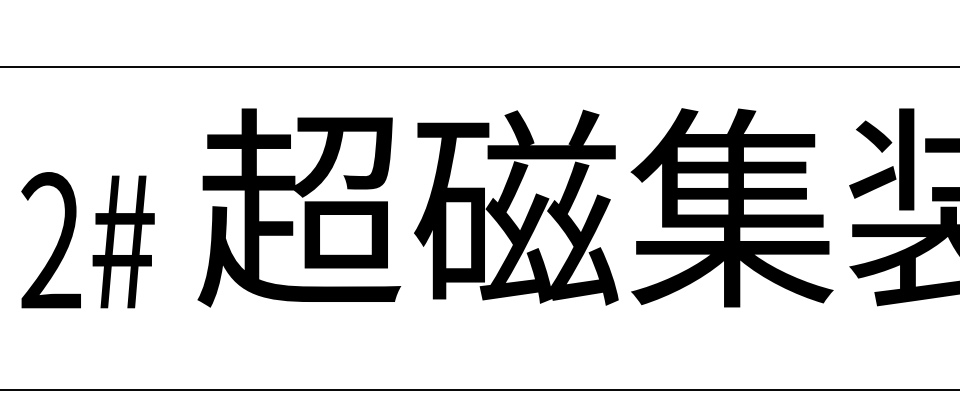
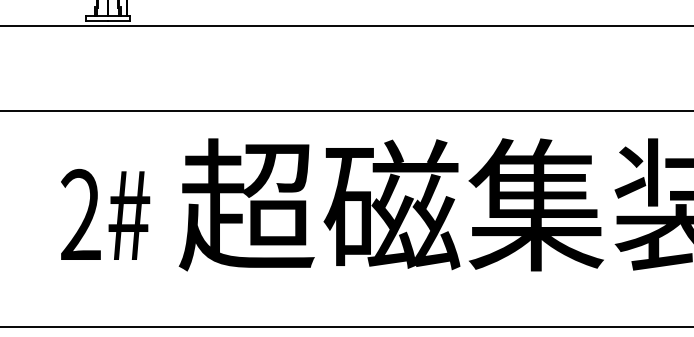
text: (87, 240) -> (105, 214), moved

